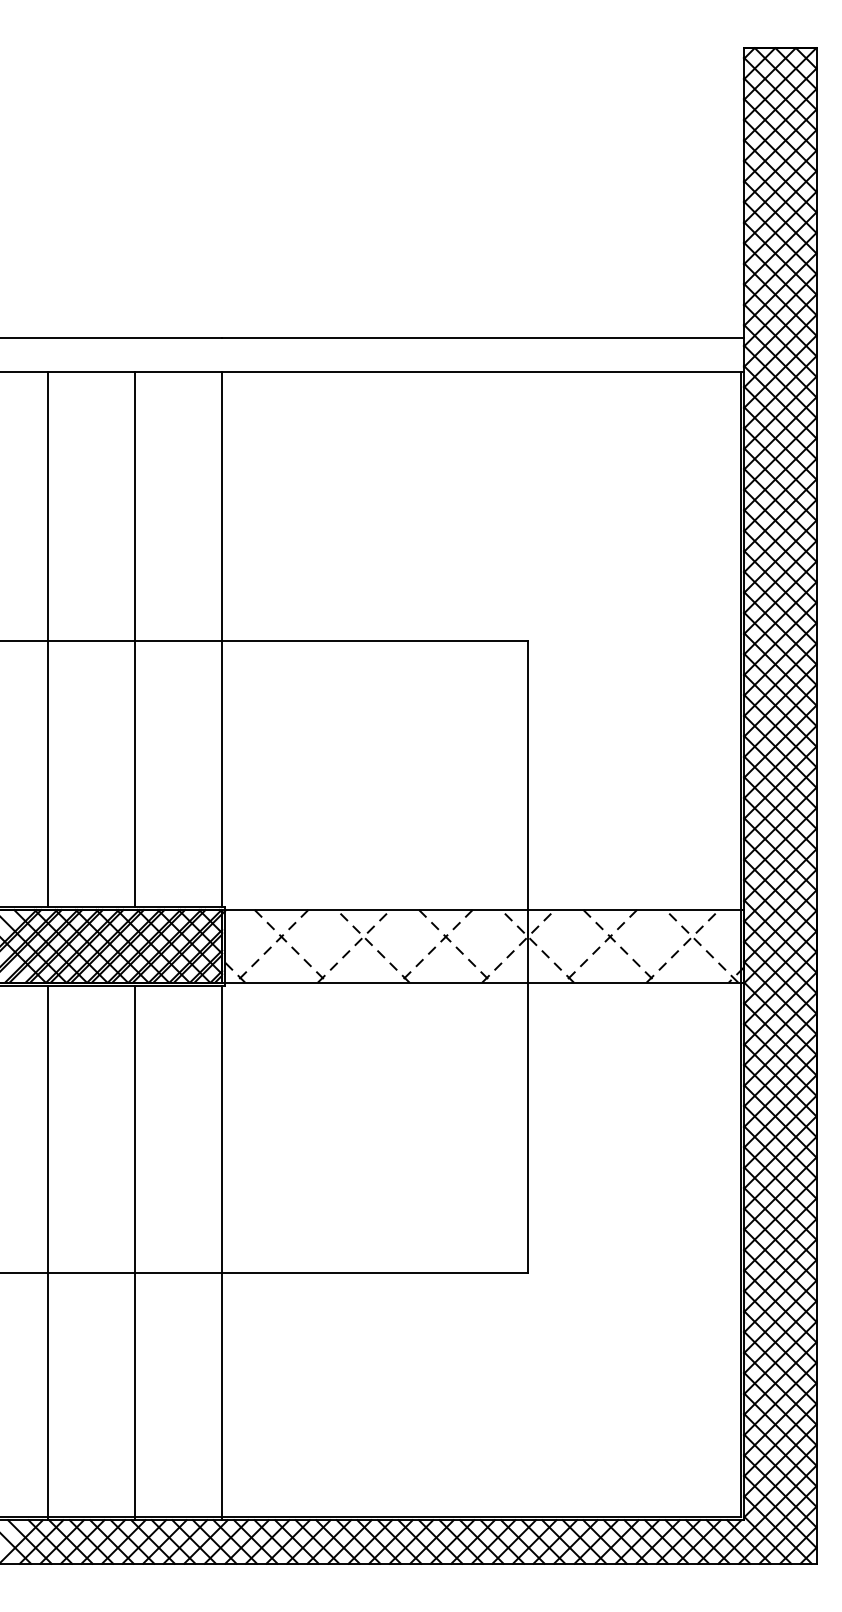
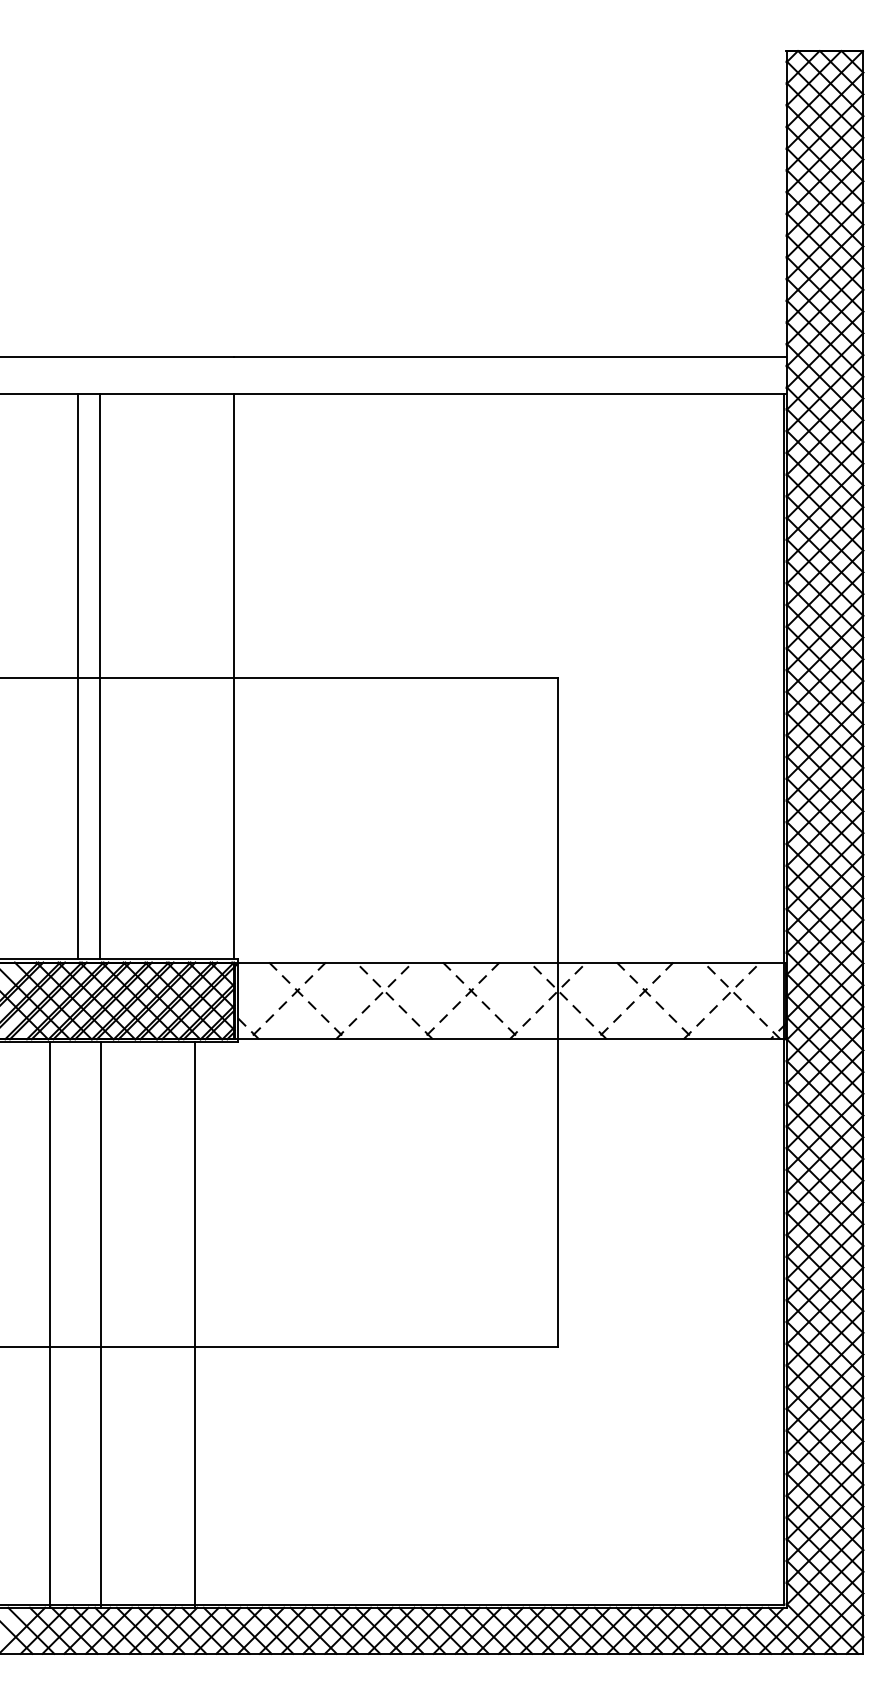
line: (47, 639) -> (78, 676), moved
line: (134, 639) -> (100, 676), moved
line: (134, 1252) -> (101, 1324), moved
line: (221, 1252) -> (195, 1324), moved

